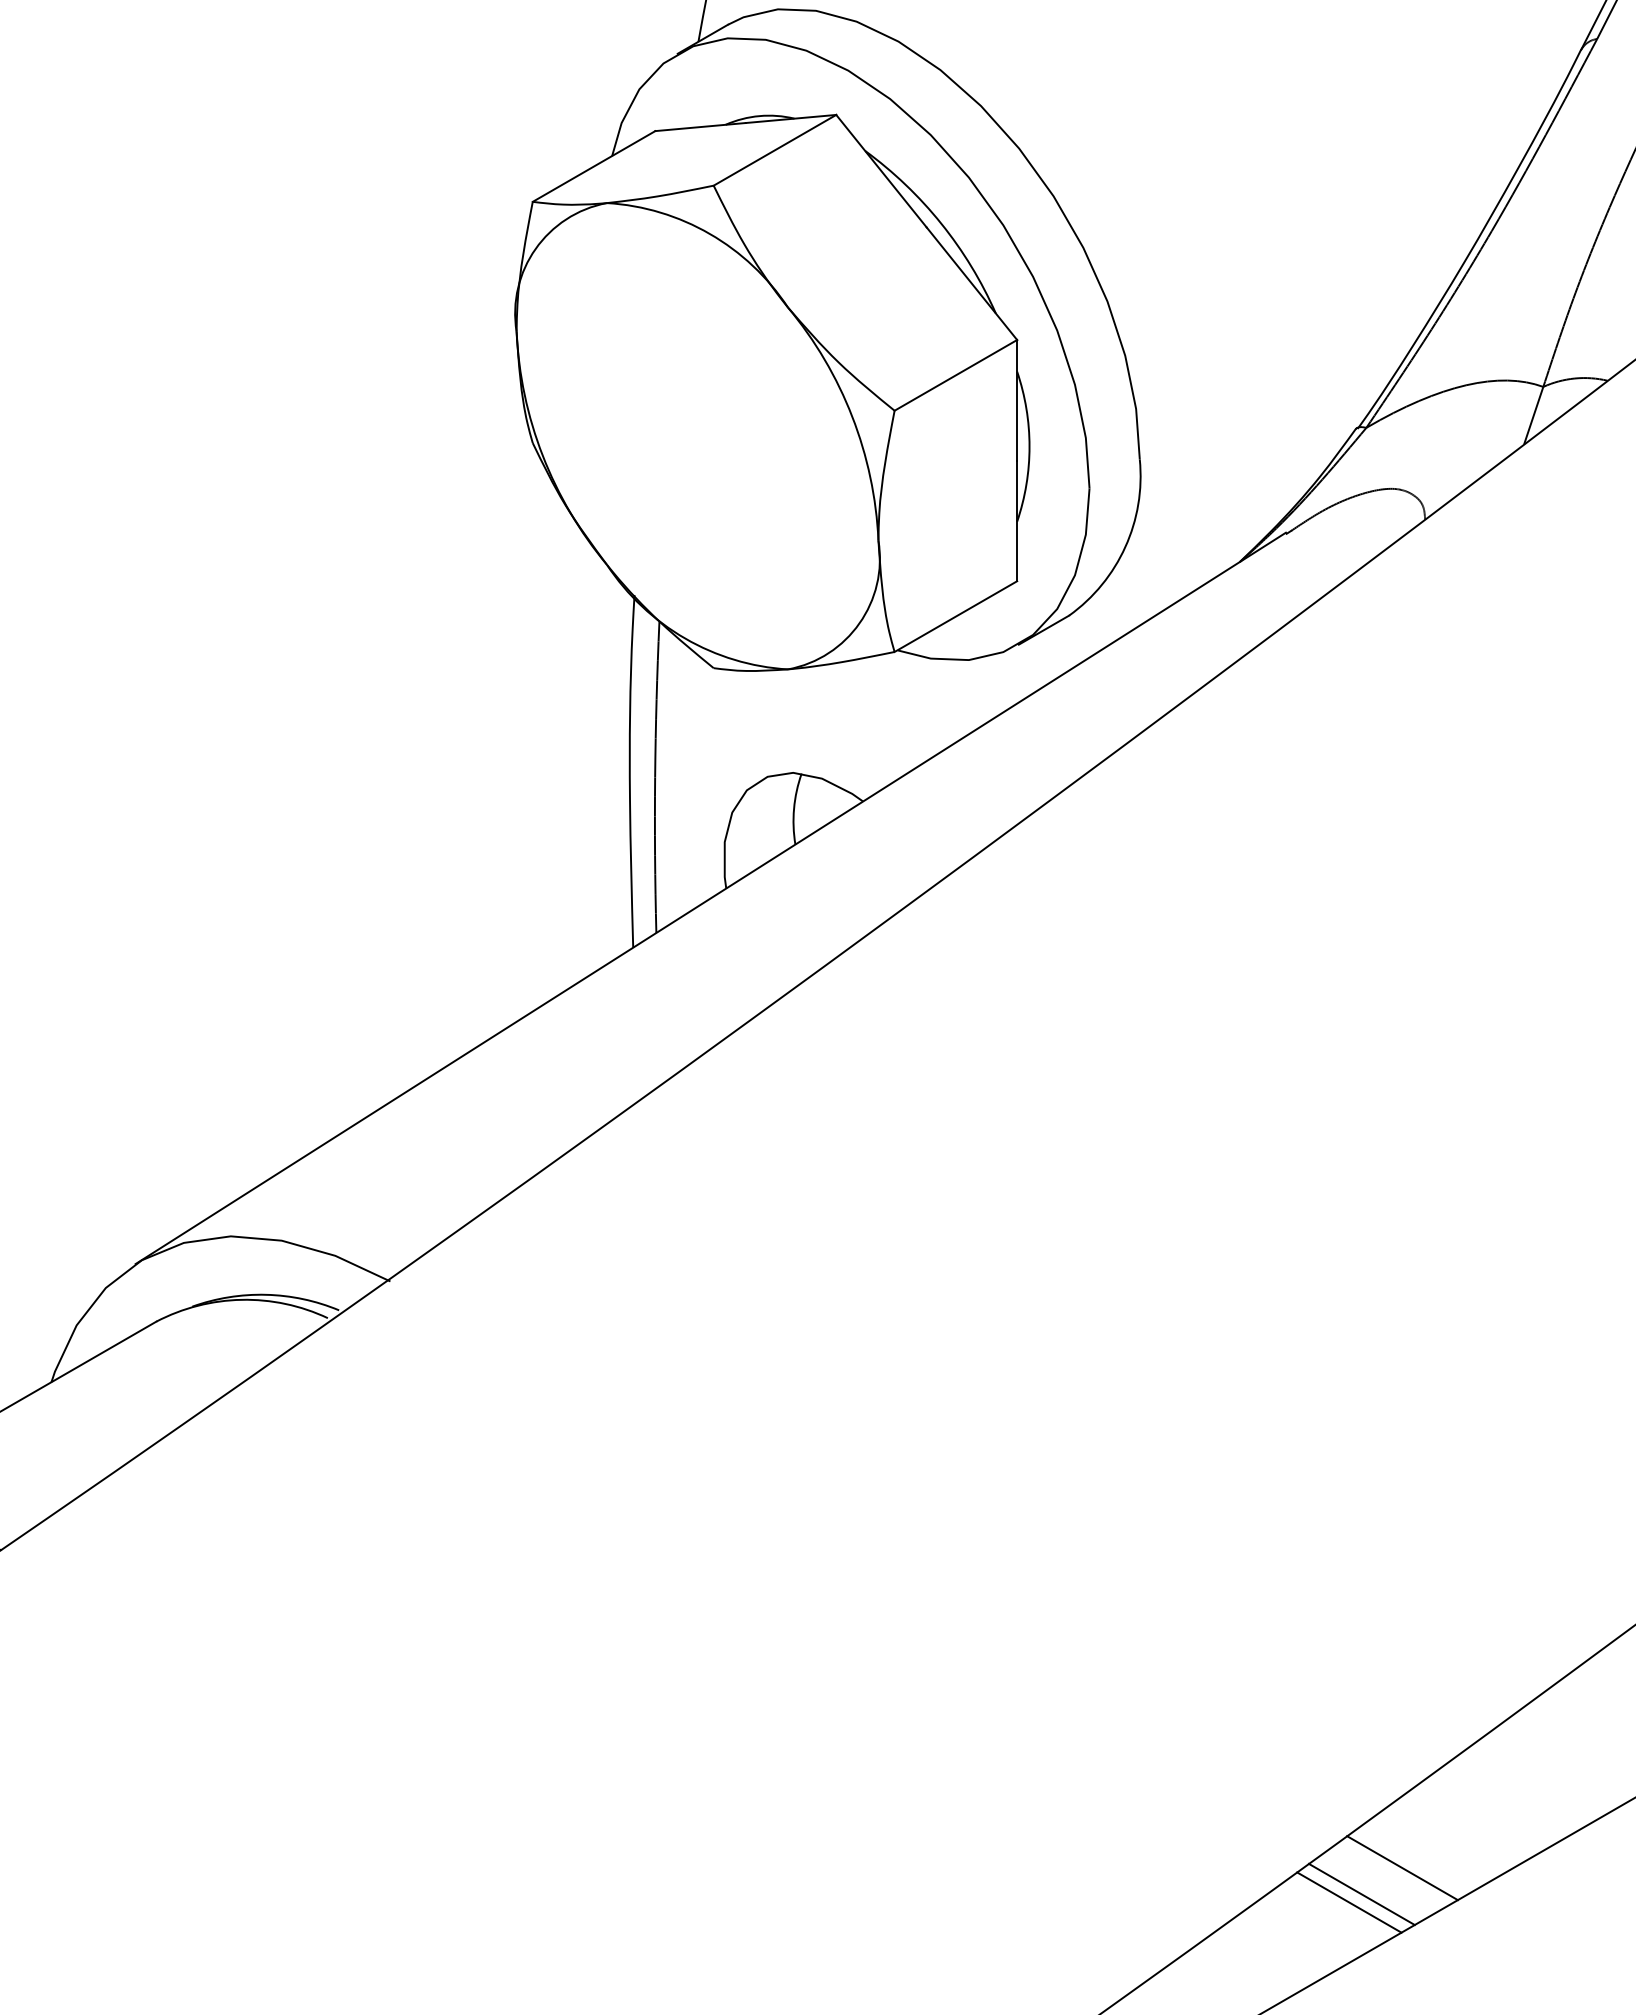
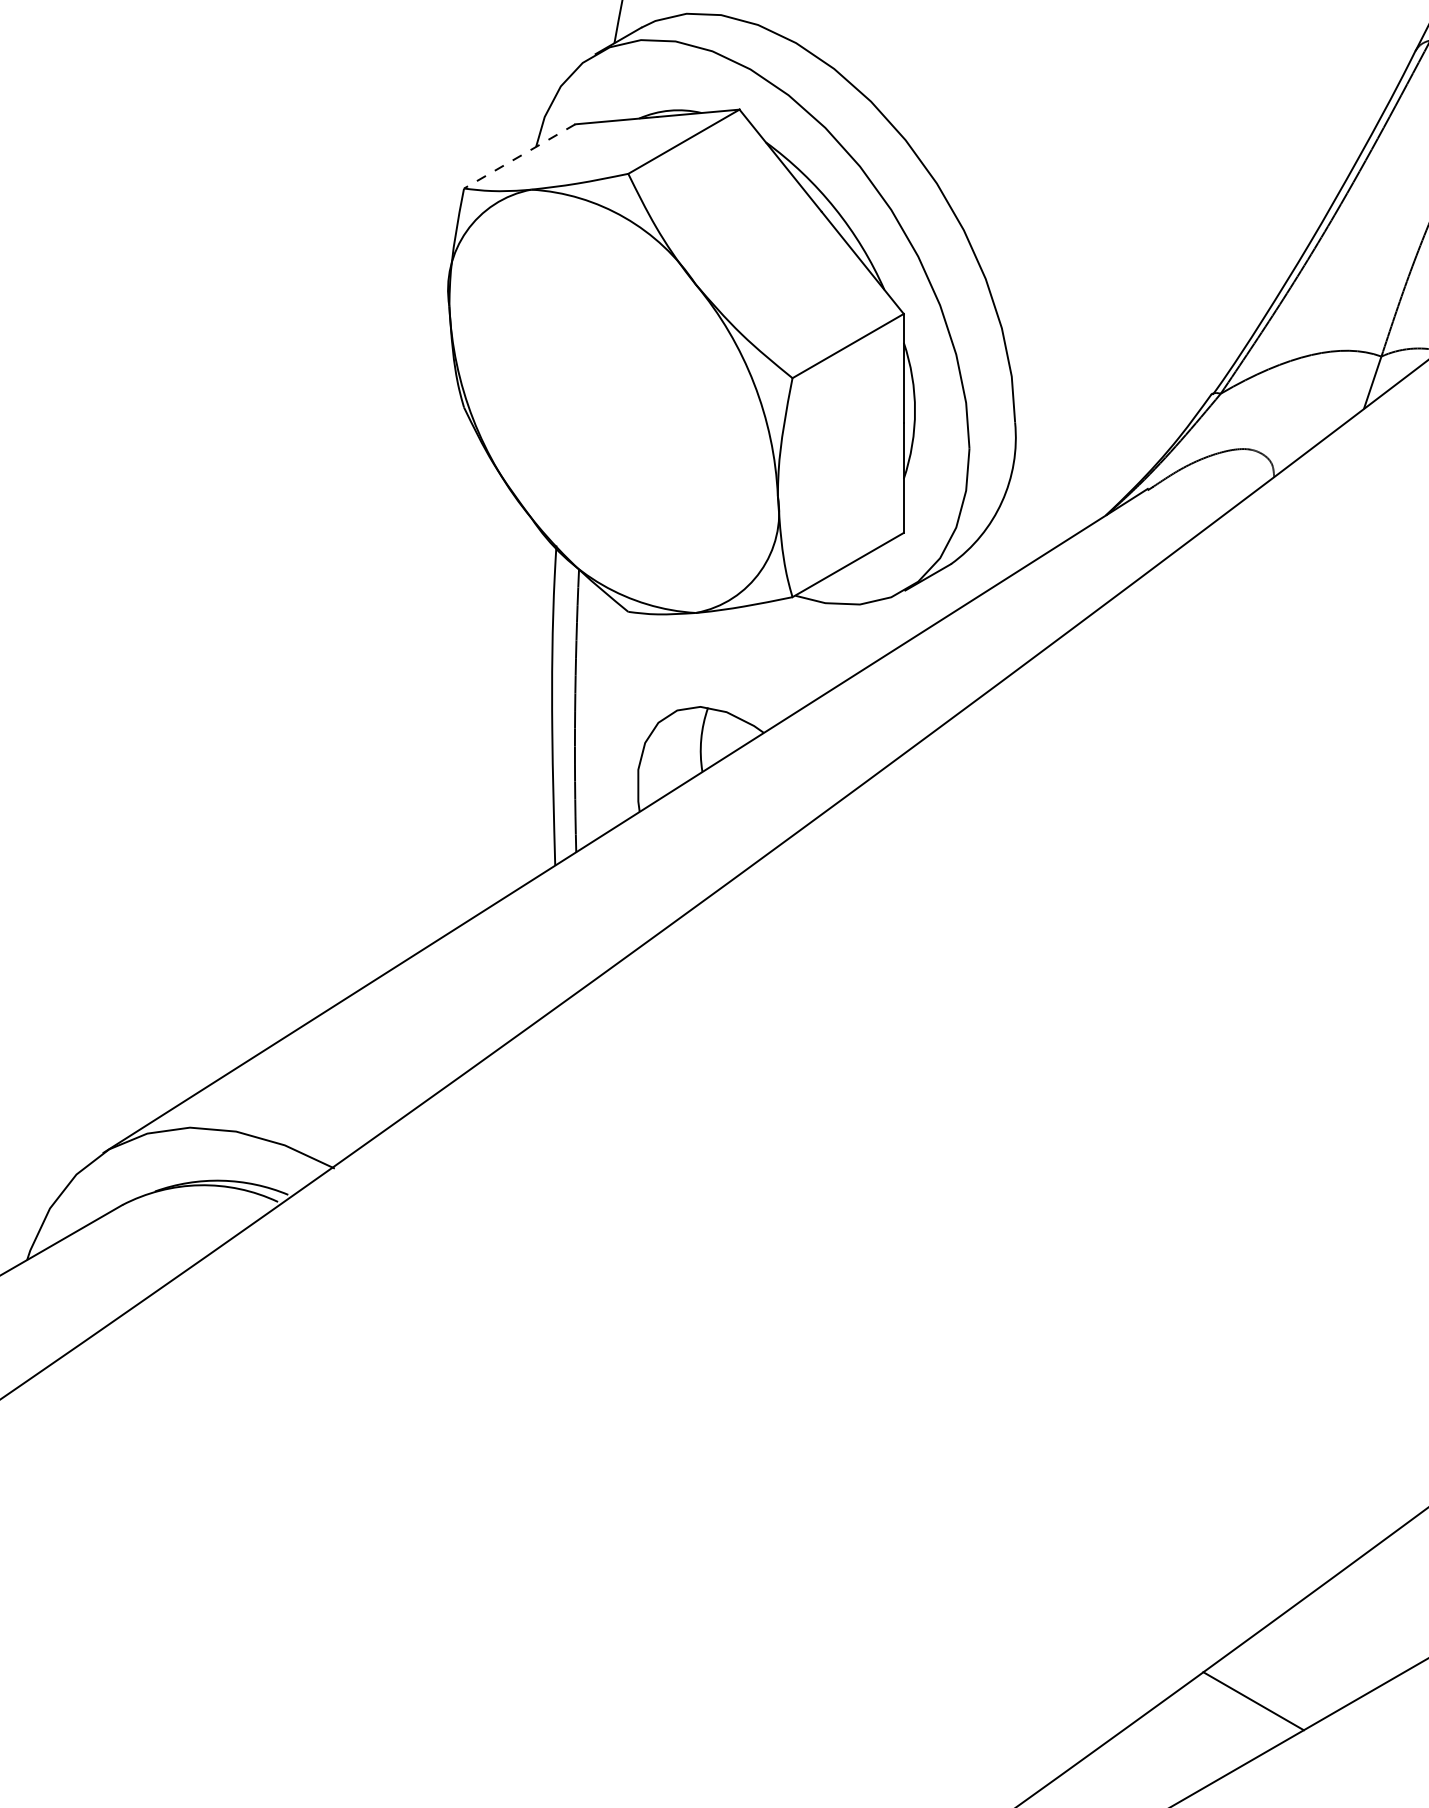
line: (594, 166) -> (520, 156), solid -> dashed
line: (1361, 1894) -> (1216, 1725), removed
line: (1349, 1902) -> (1205, 1732), removed

